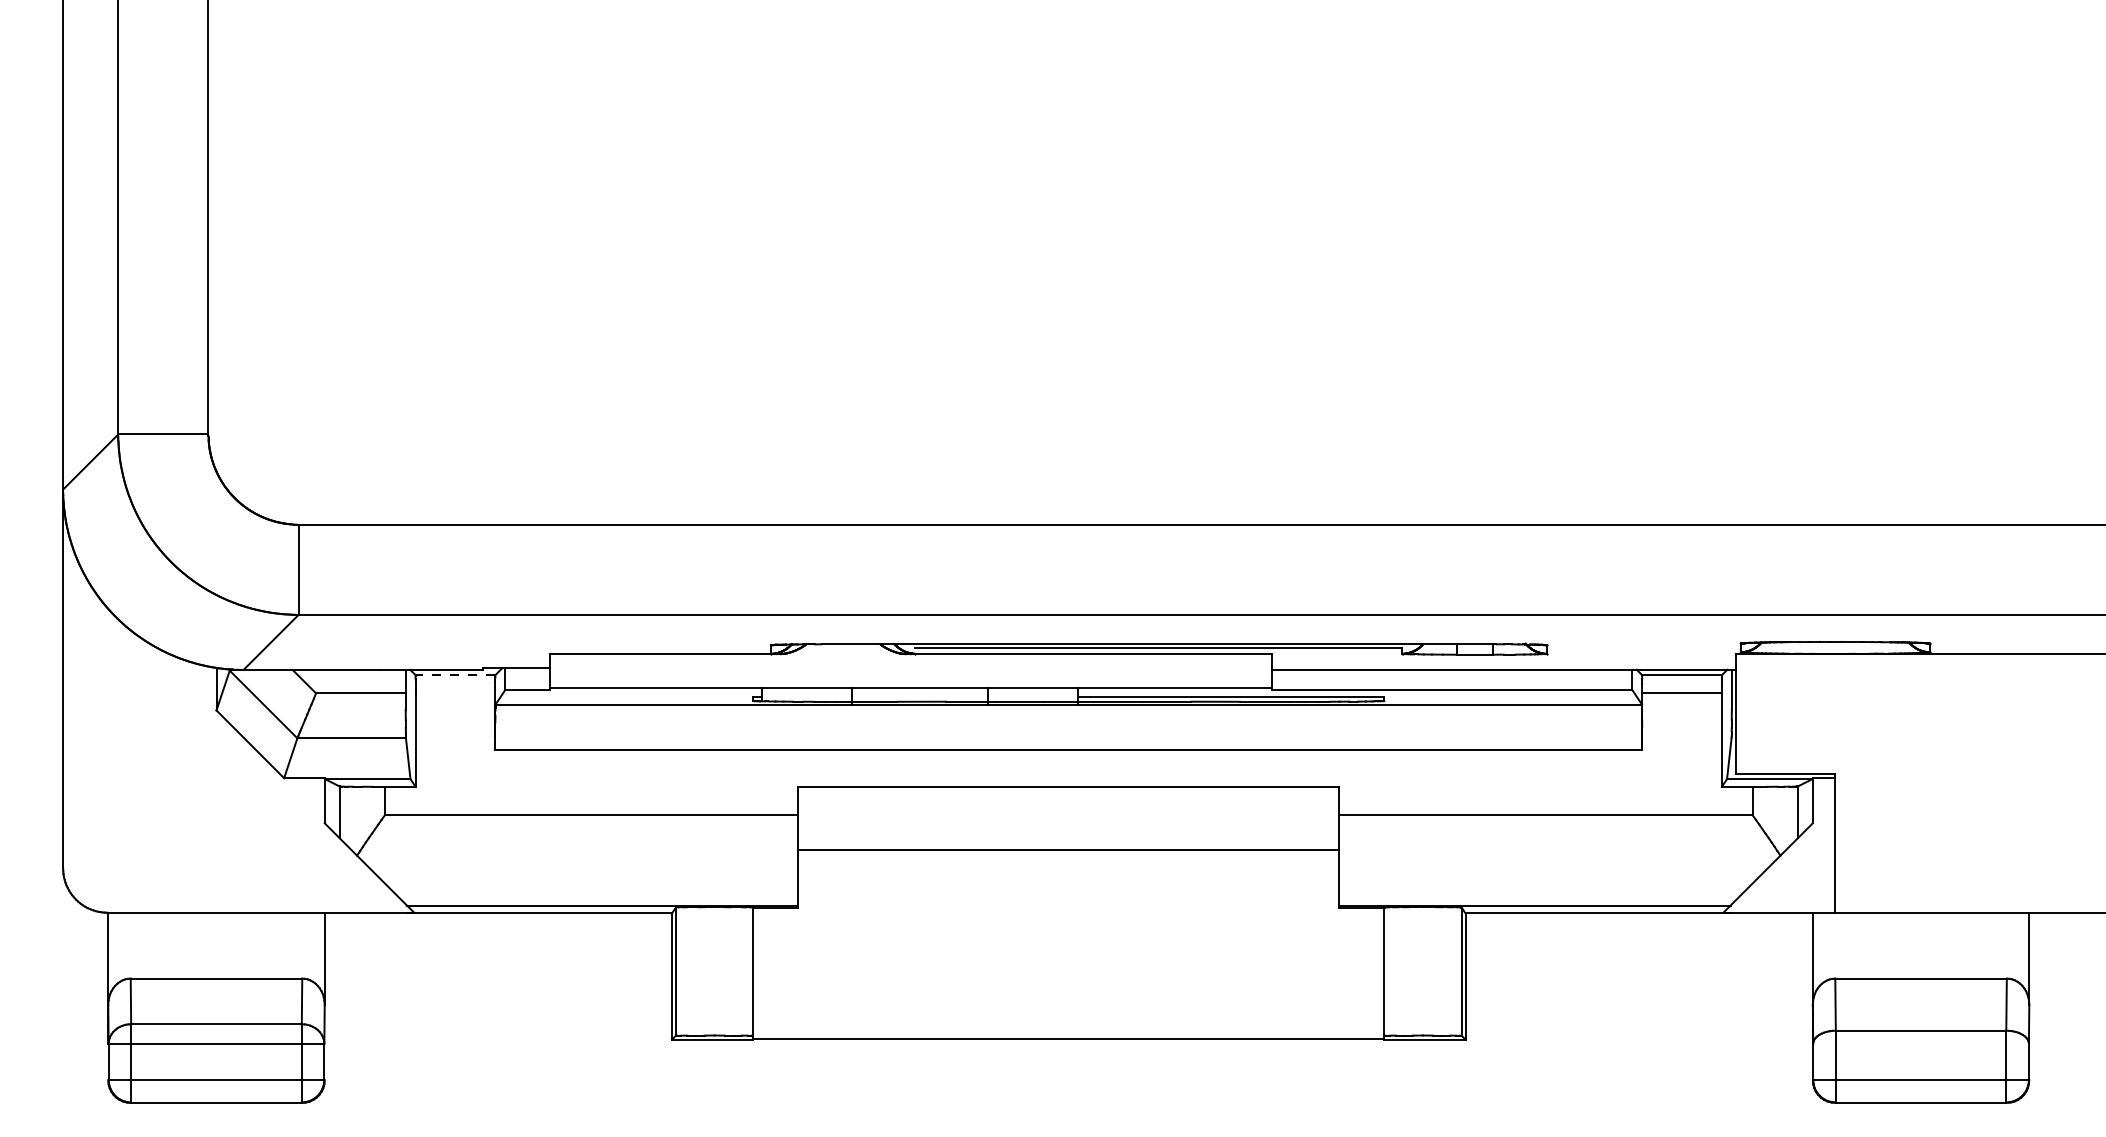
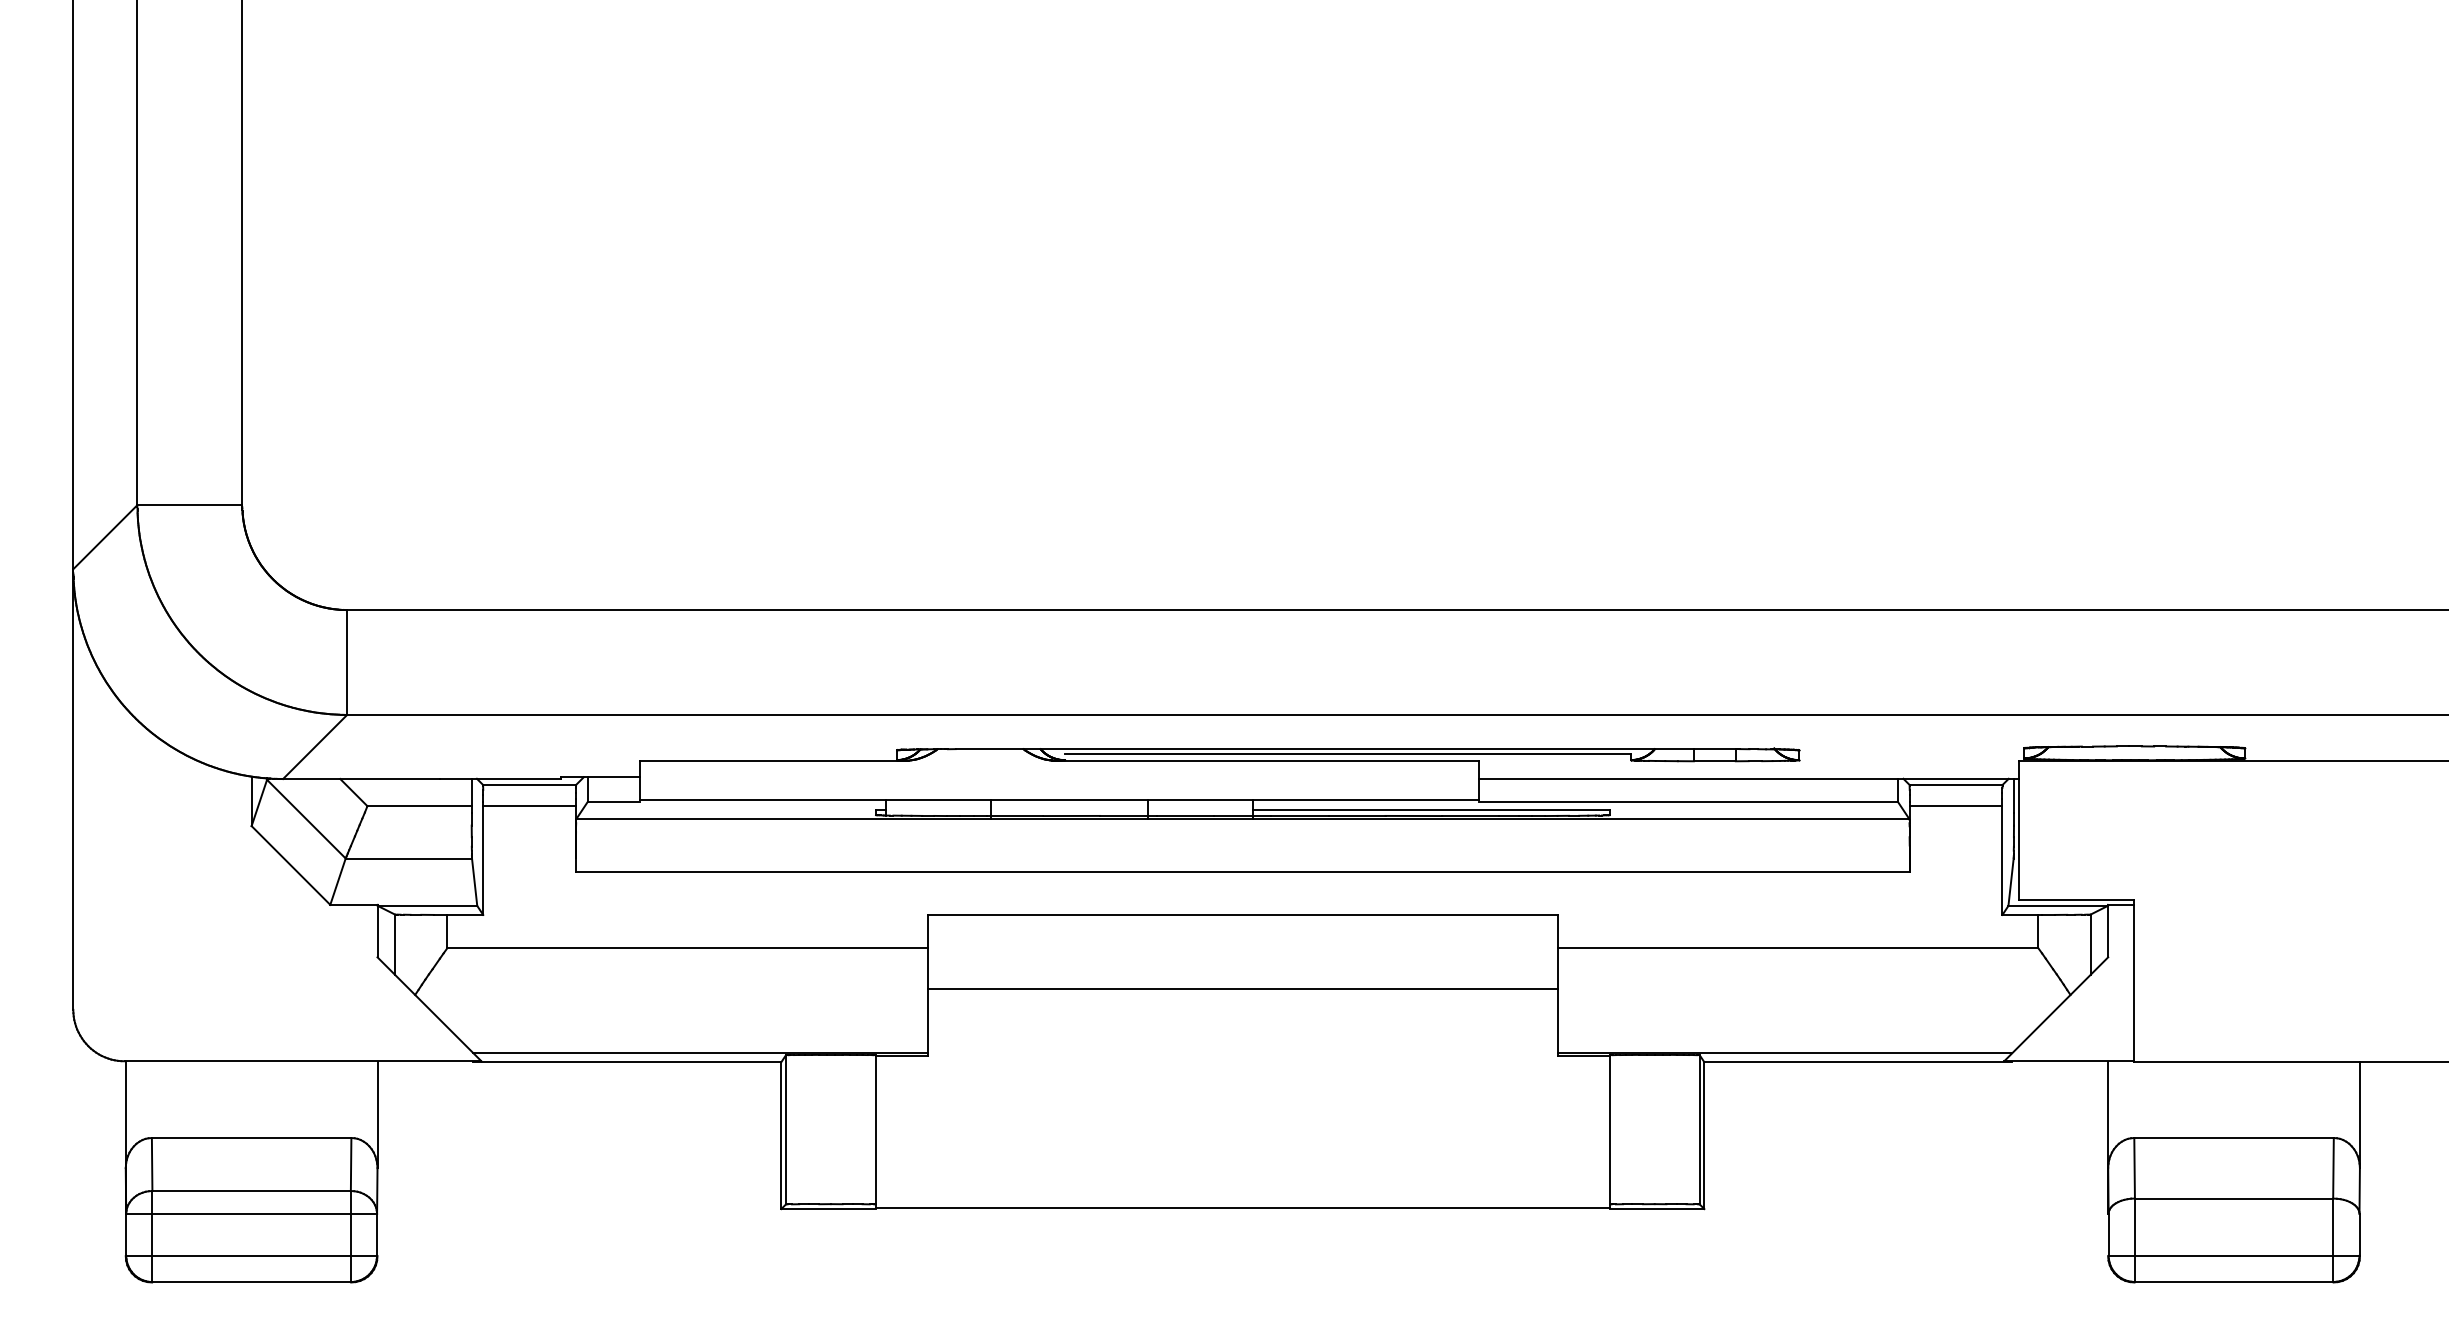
line: (455, 675) -> (529, 785), dashed -> solid
line: (455, 693) -> (529, 806), added

